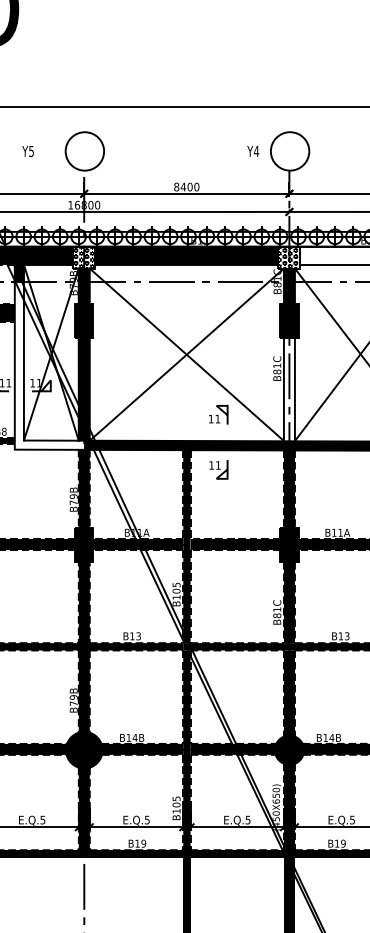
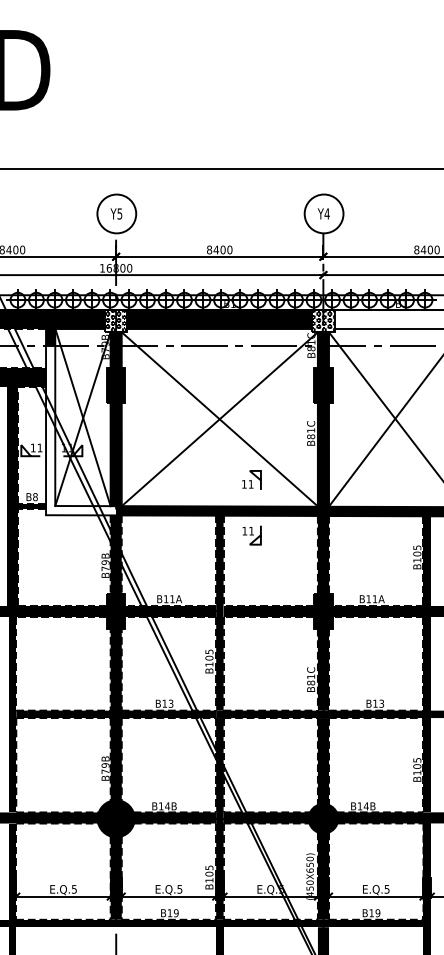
text: (28, 150) -> (116, 213), moved
text: (252, 150) -> (323, 213), moved
fill: (288, 389) -> (322, 454), added

